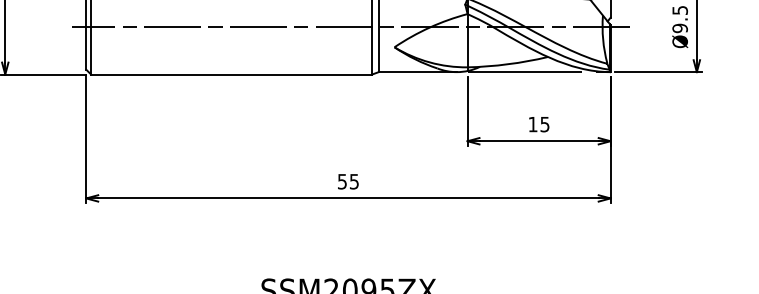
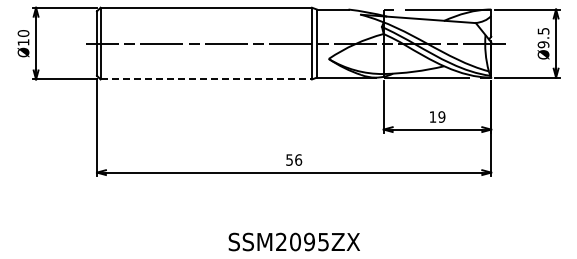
line: (231, 74) -> (206, 79), solid -> dashed
text: (544, 123) -> (441, 116), 15 -> 19
text: (354, 180) -> (298, 159), 55 -> 56

